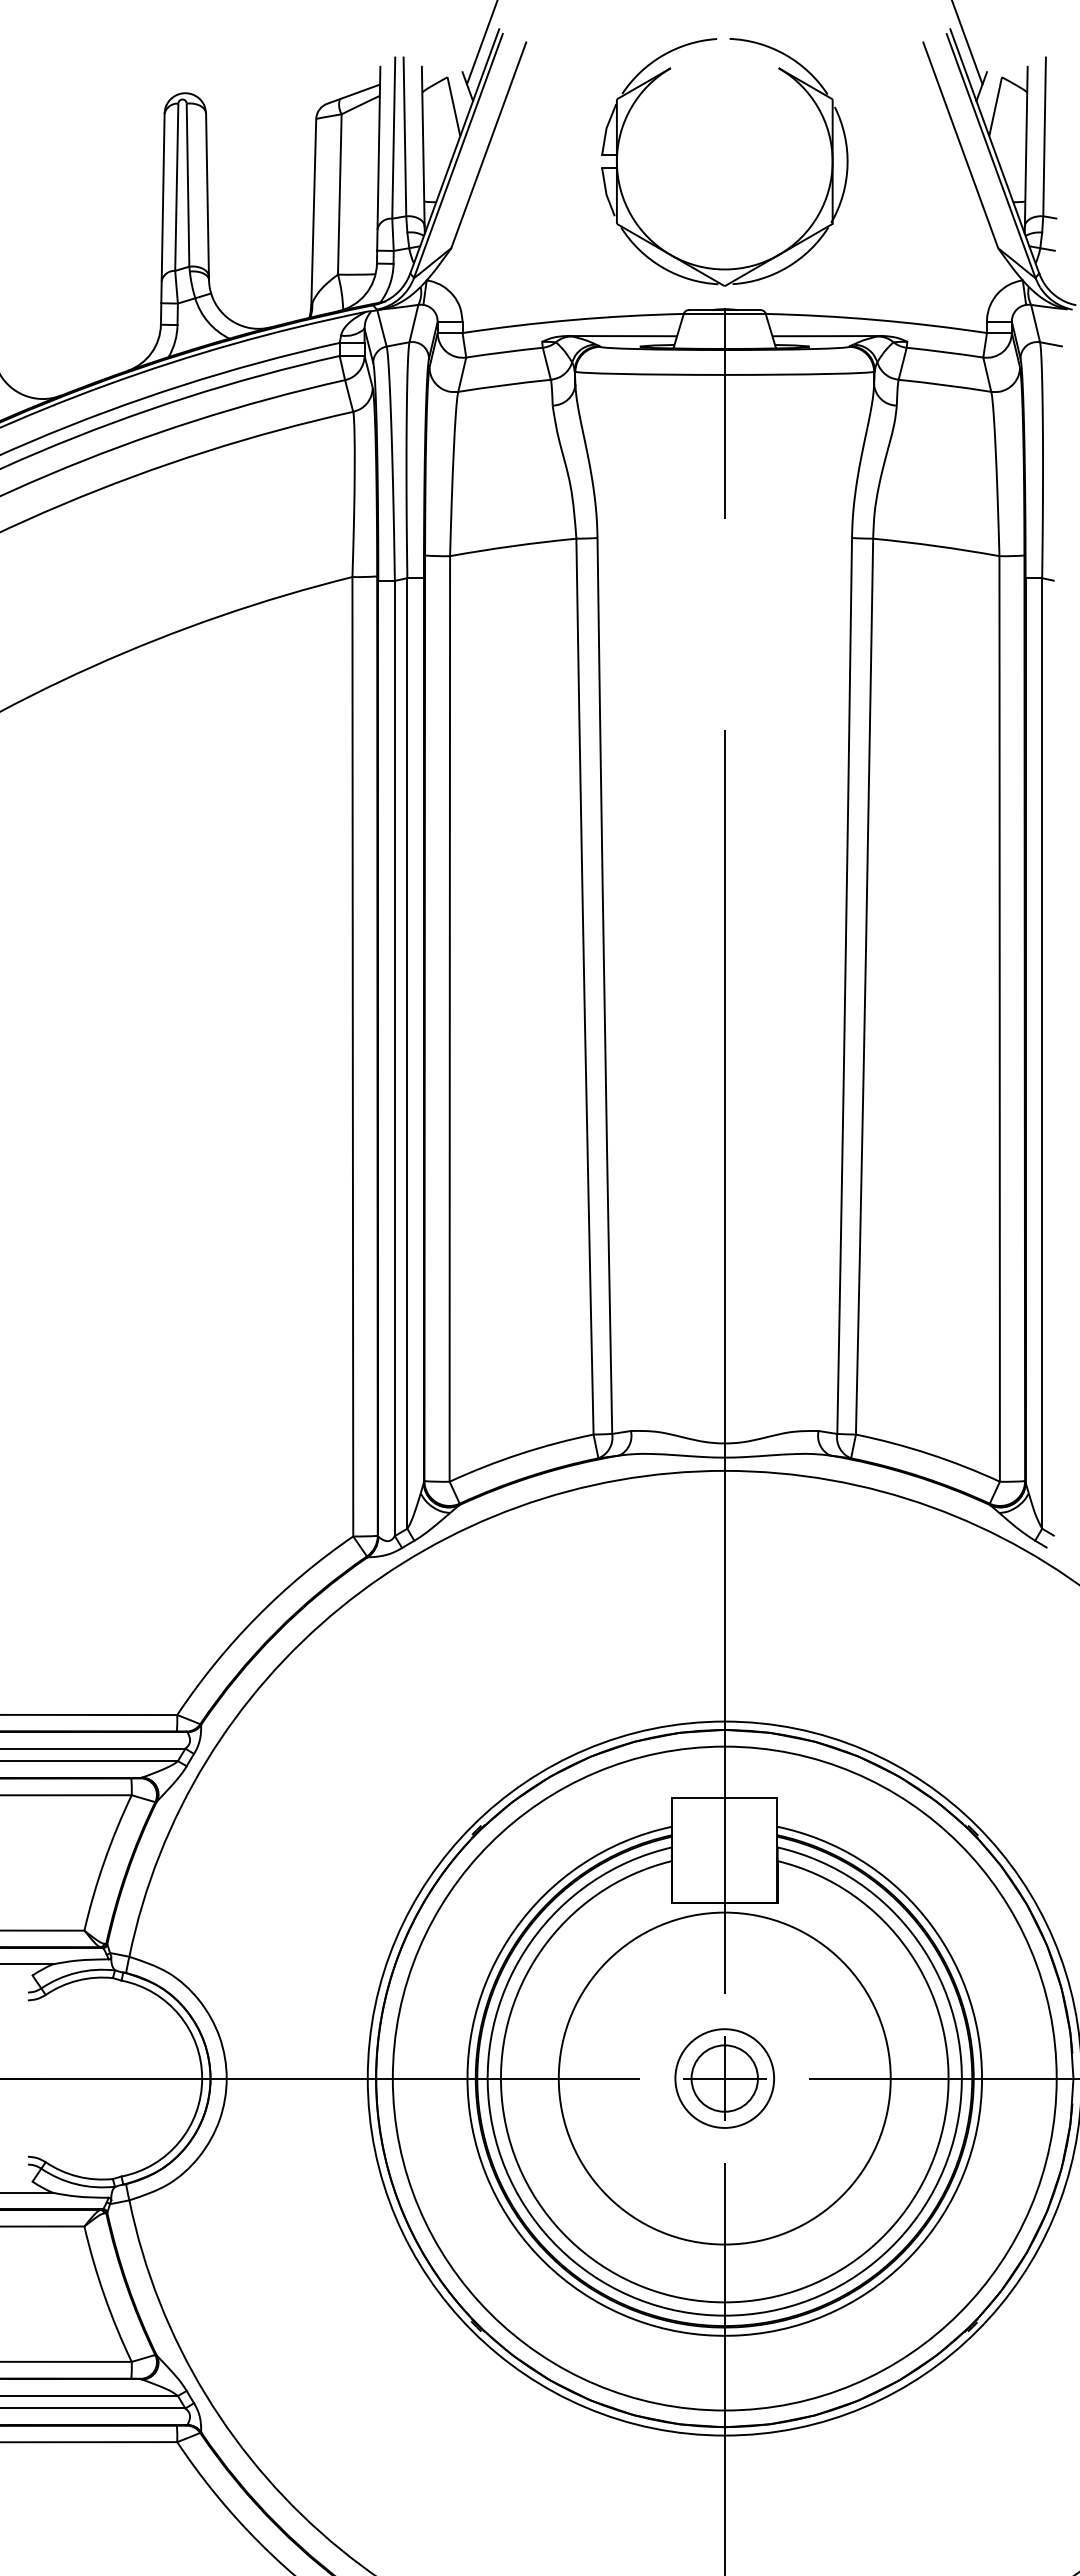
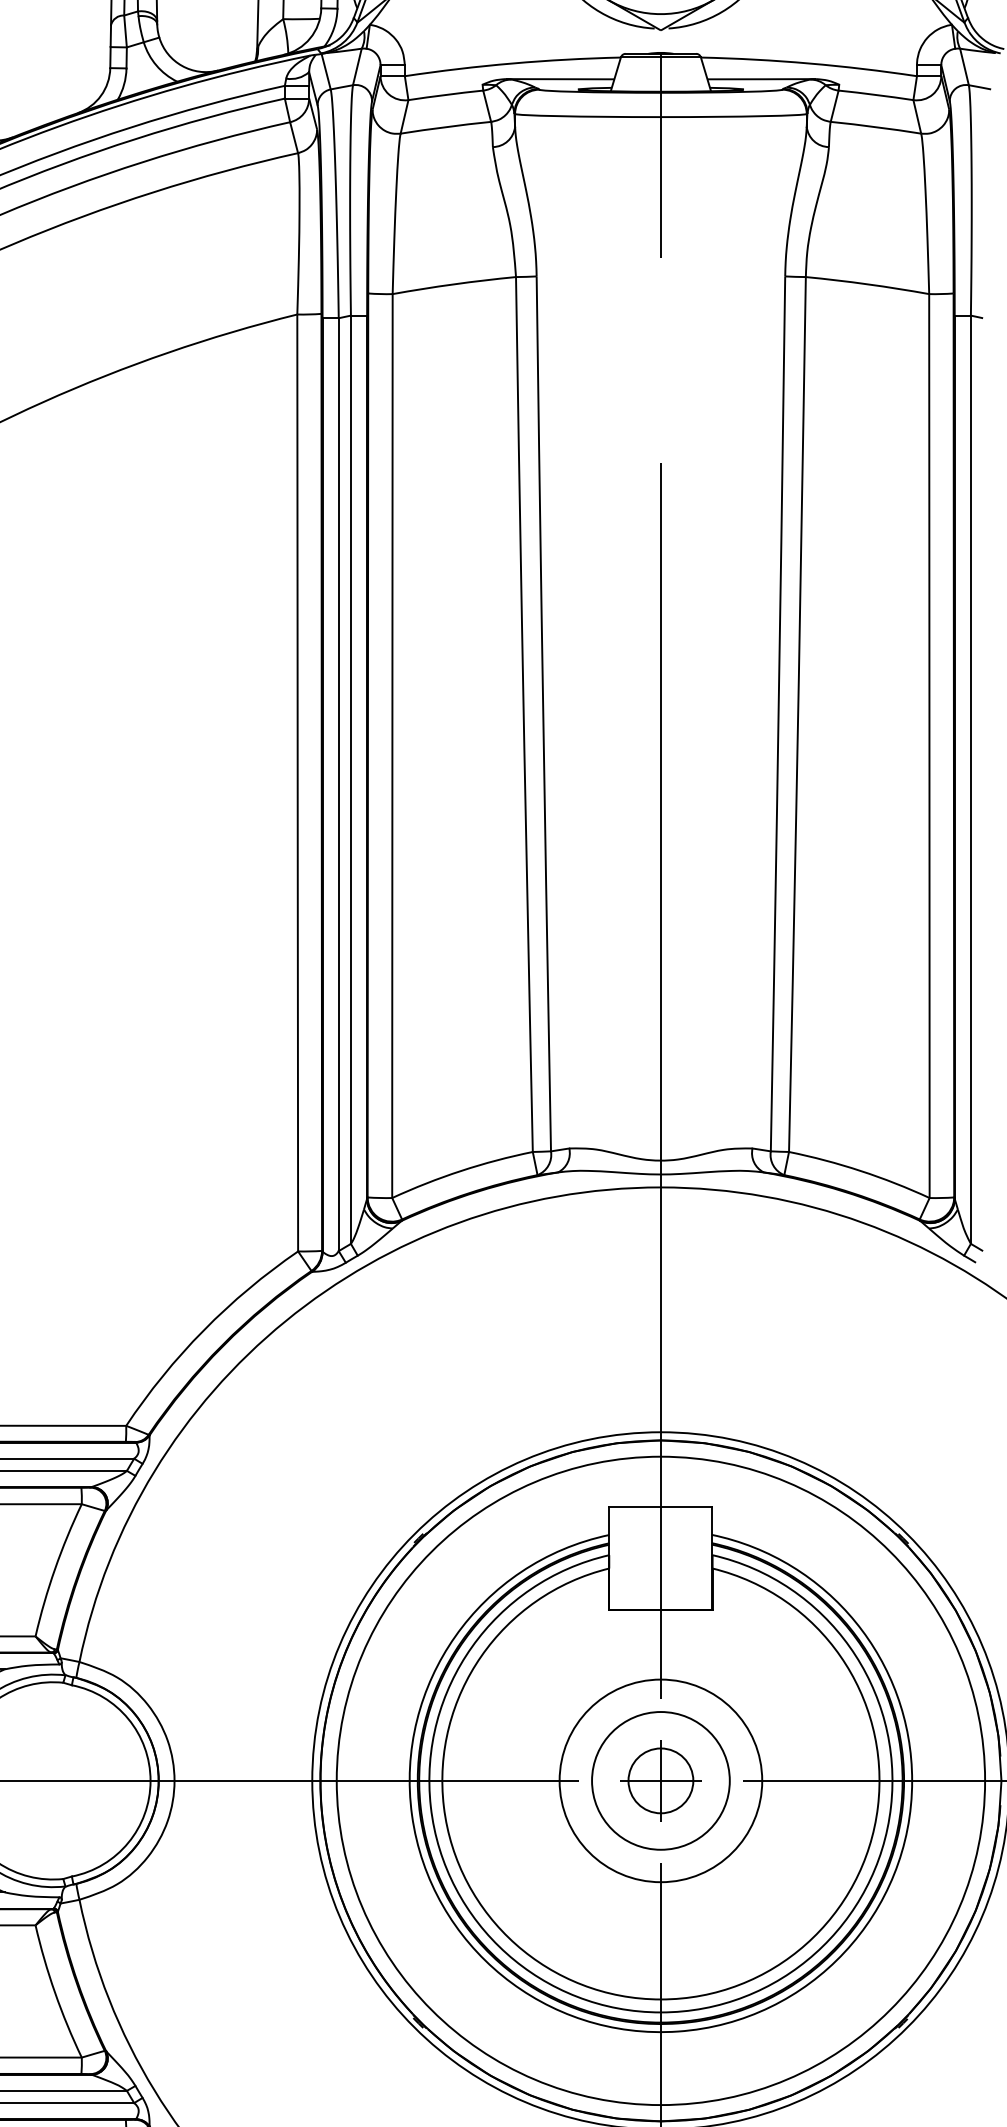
circle: (724, 2078) -> (660, 1780), size x0.62
circle: (724, 2078) -> (660, 1780), size x1.43

